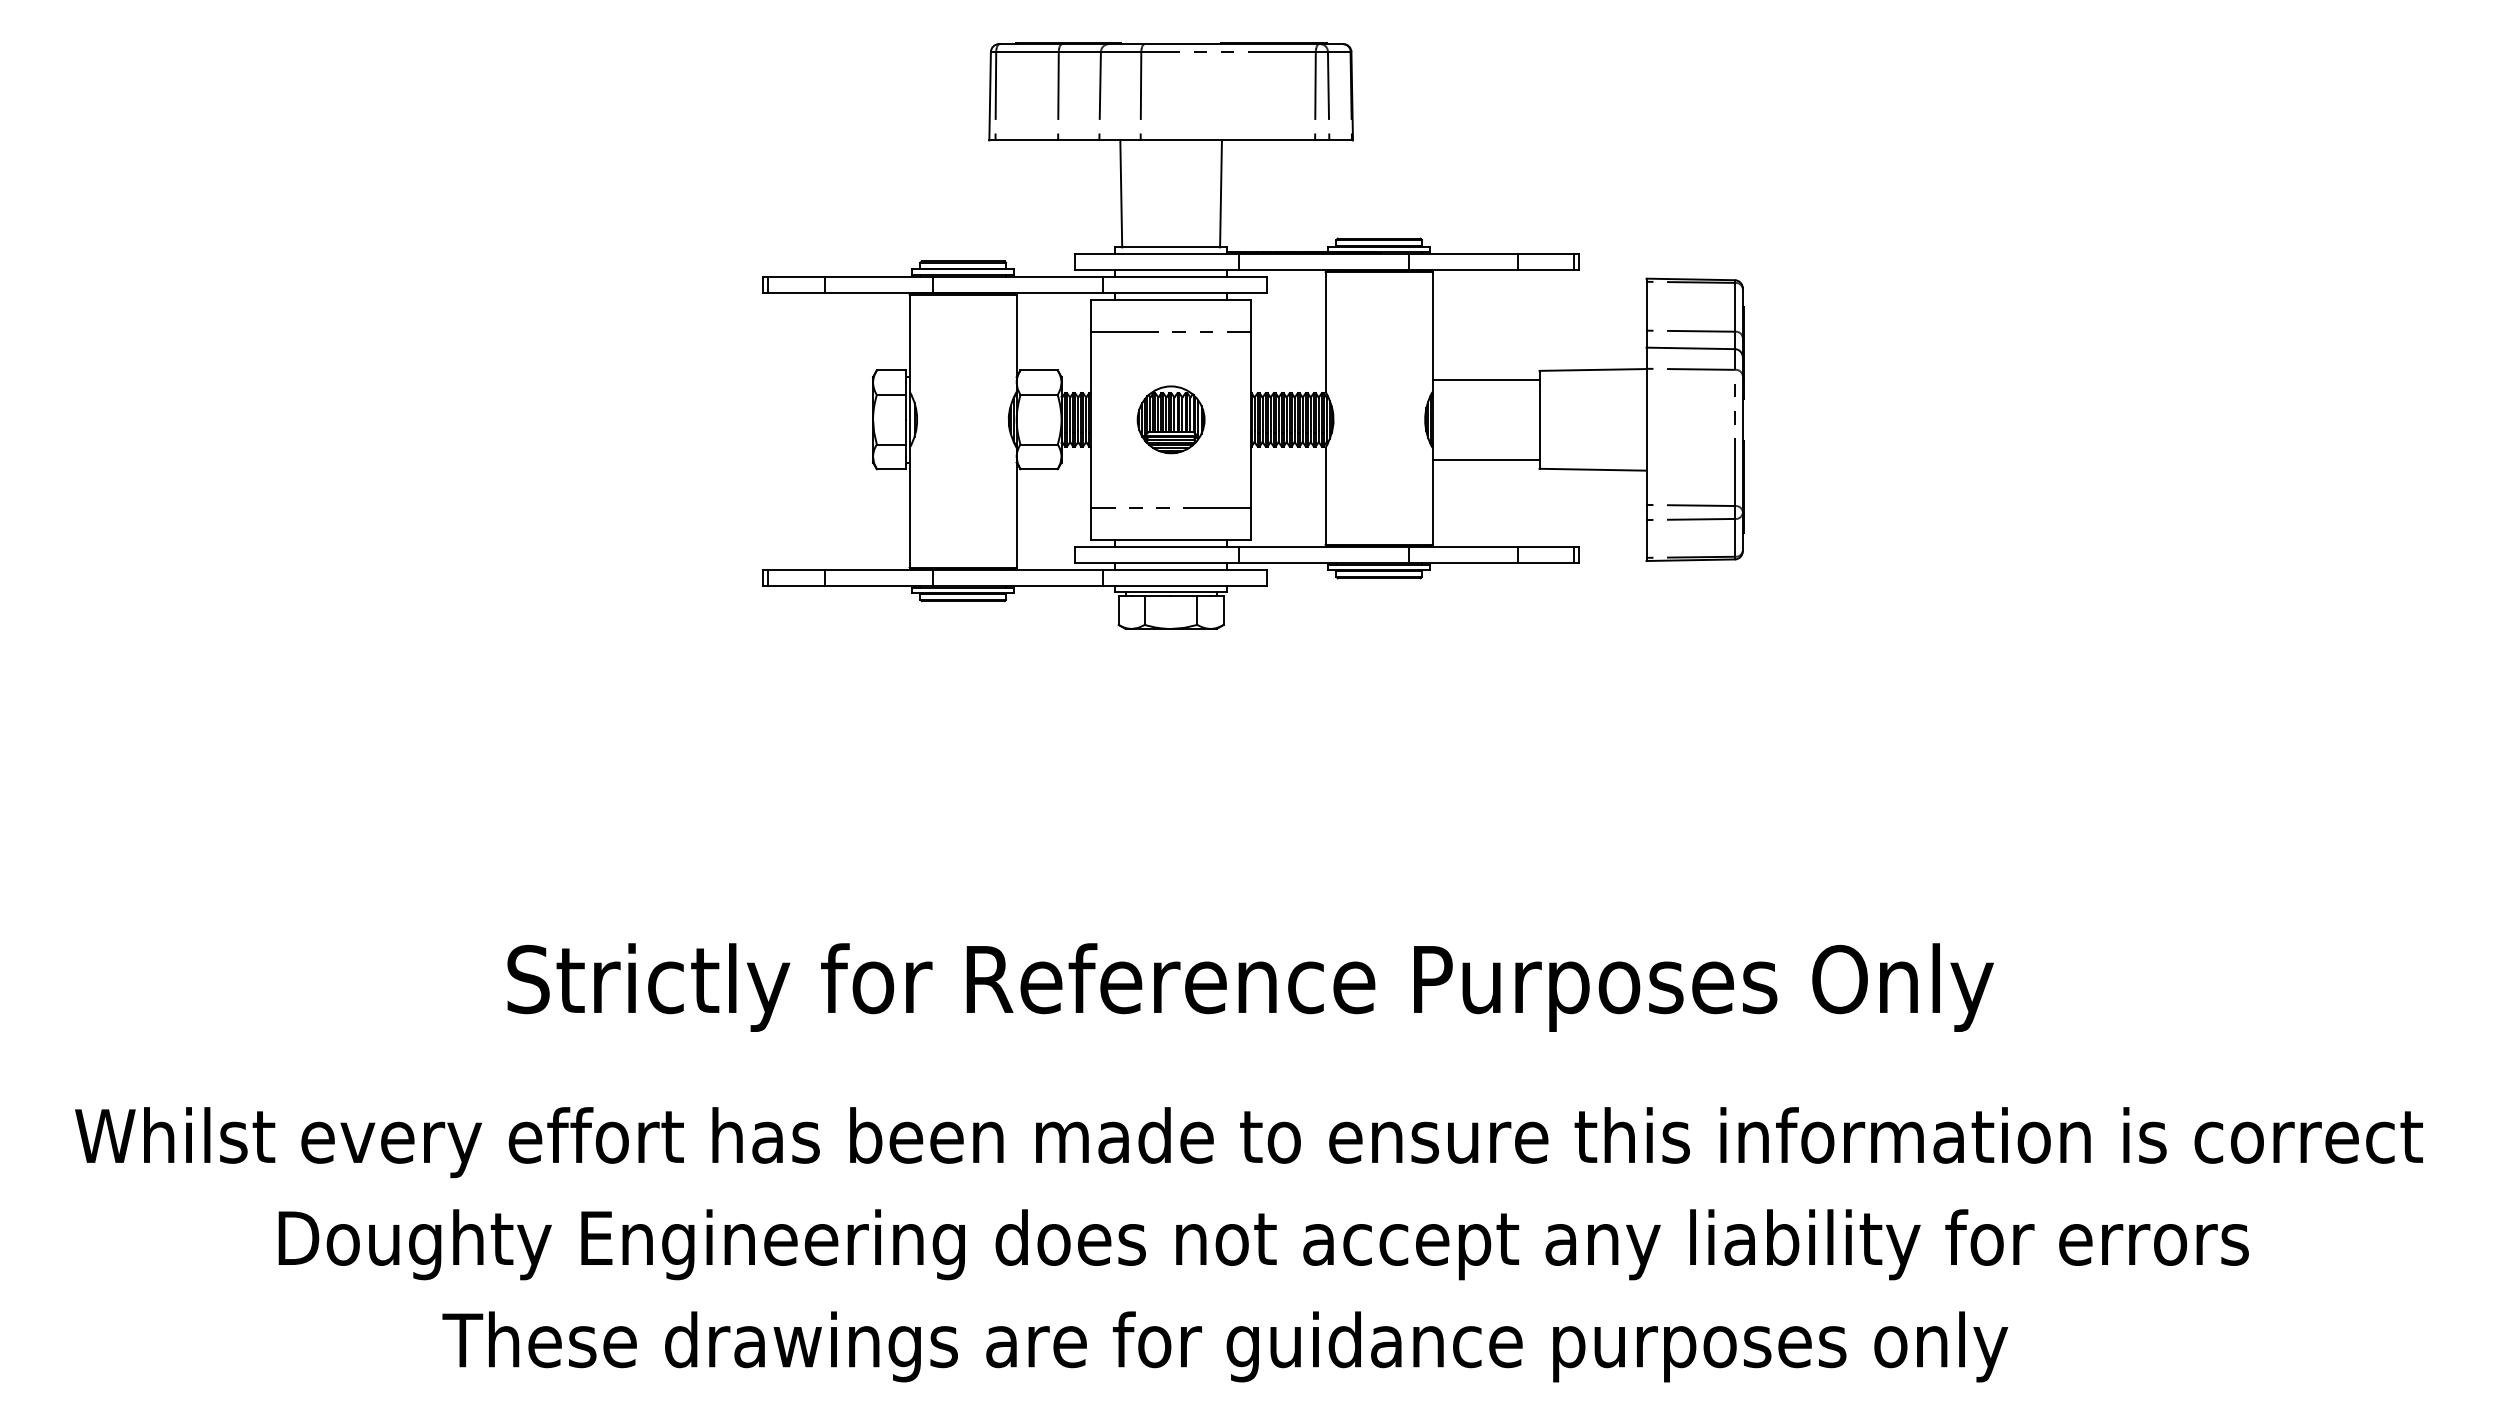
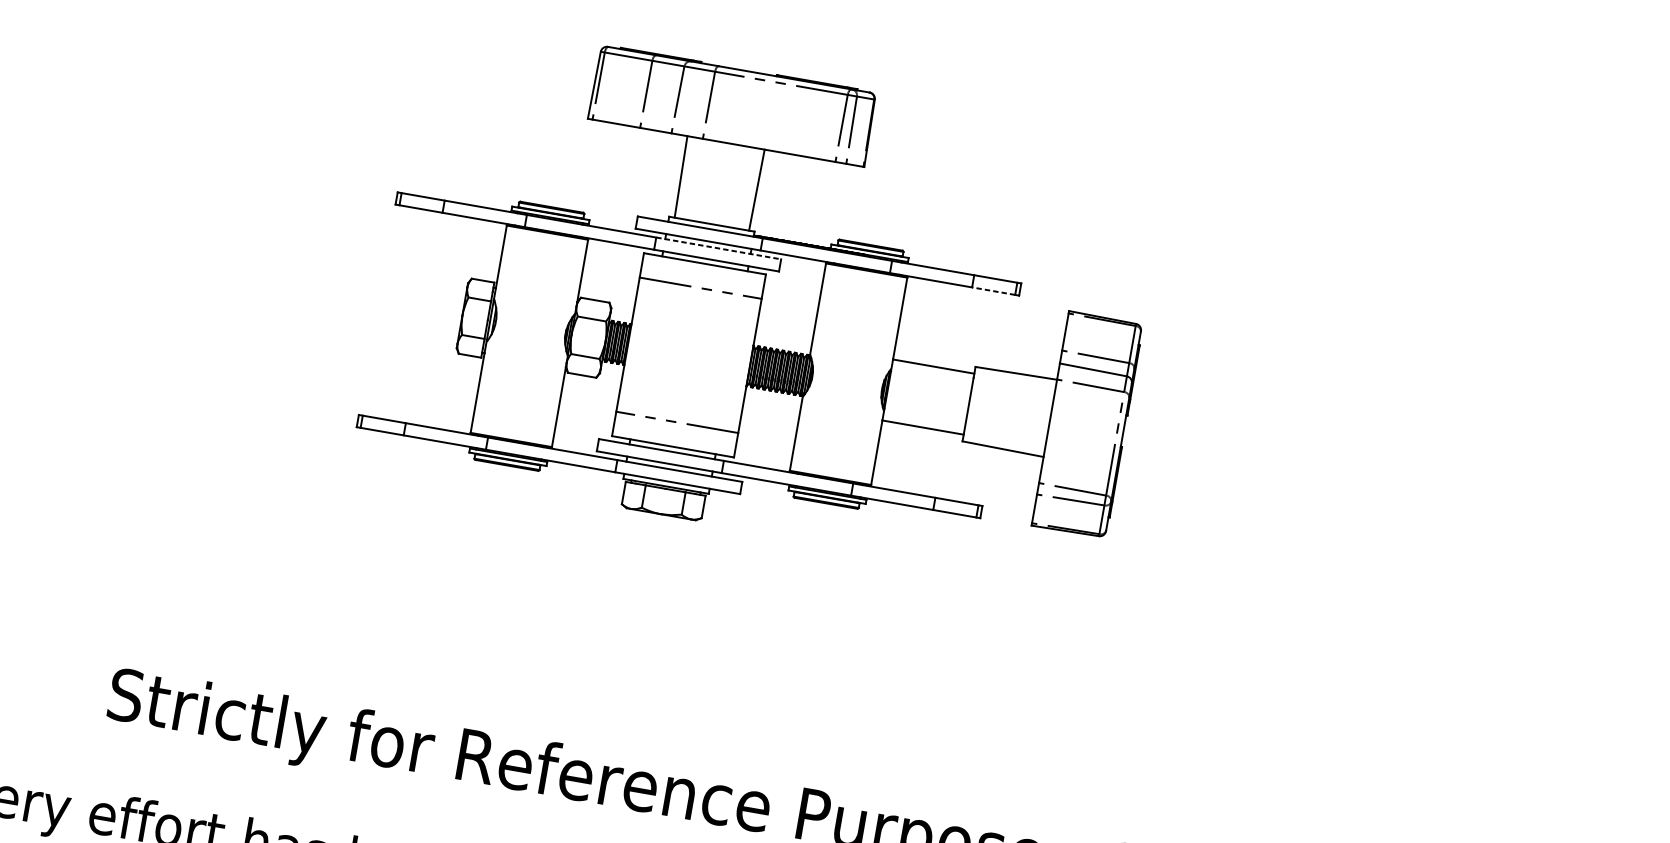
line: (1545, 270) -> (993, 291), solid -> dashed
line: (1185, 276) -> (718, 248), solid -> dashed
part: (1170, 419) -> (688, 354), removed

